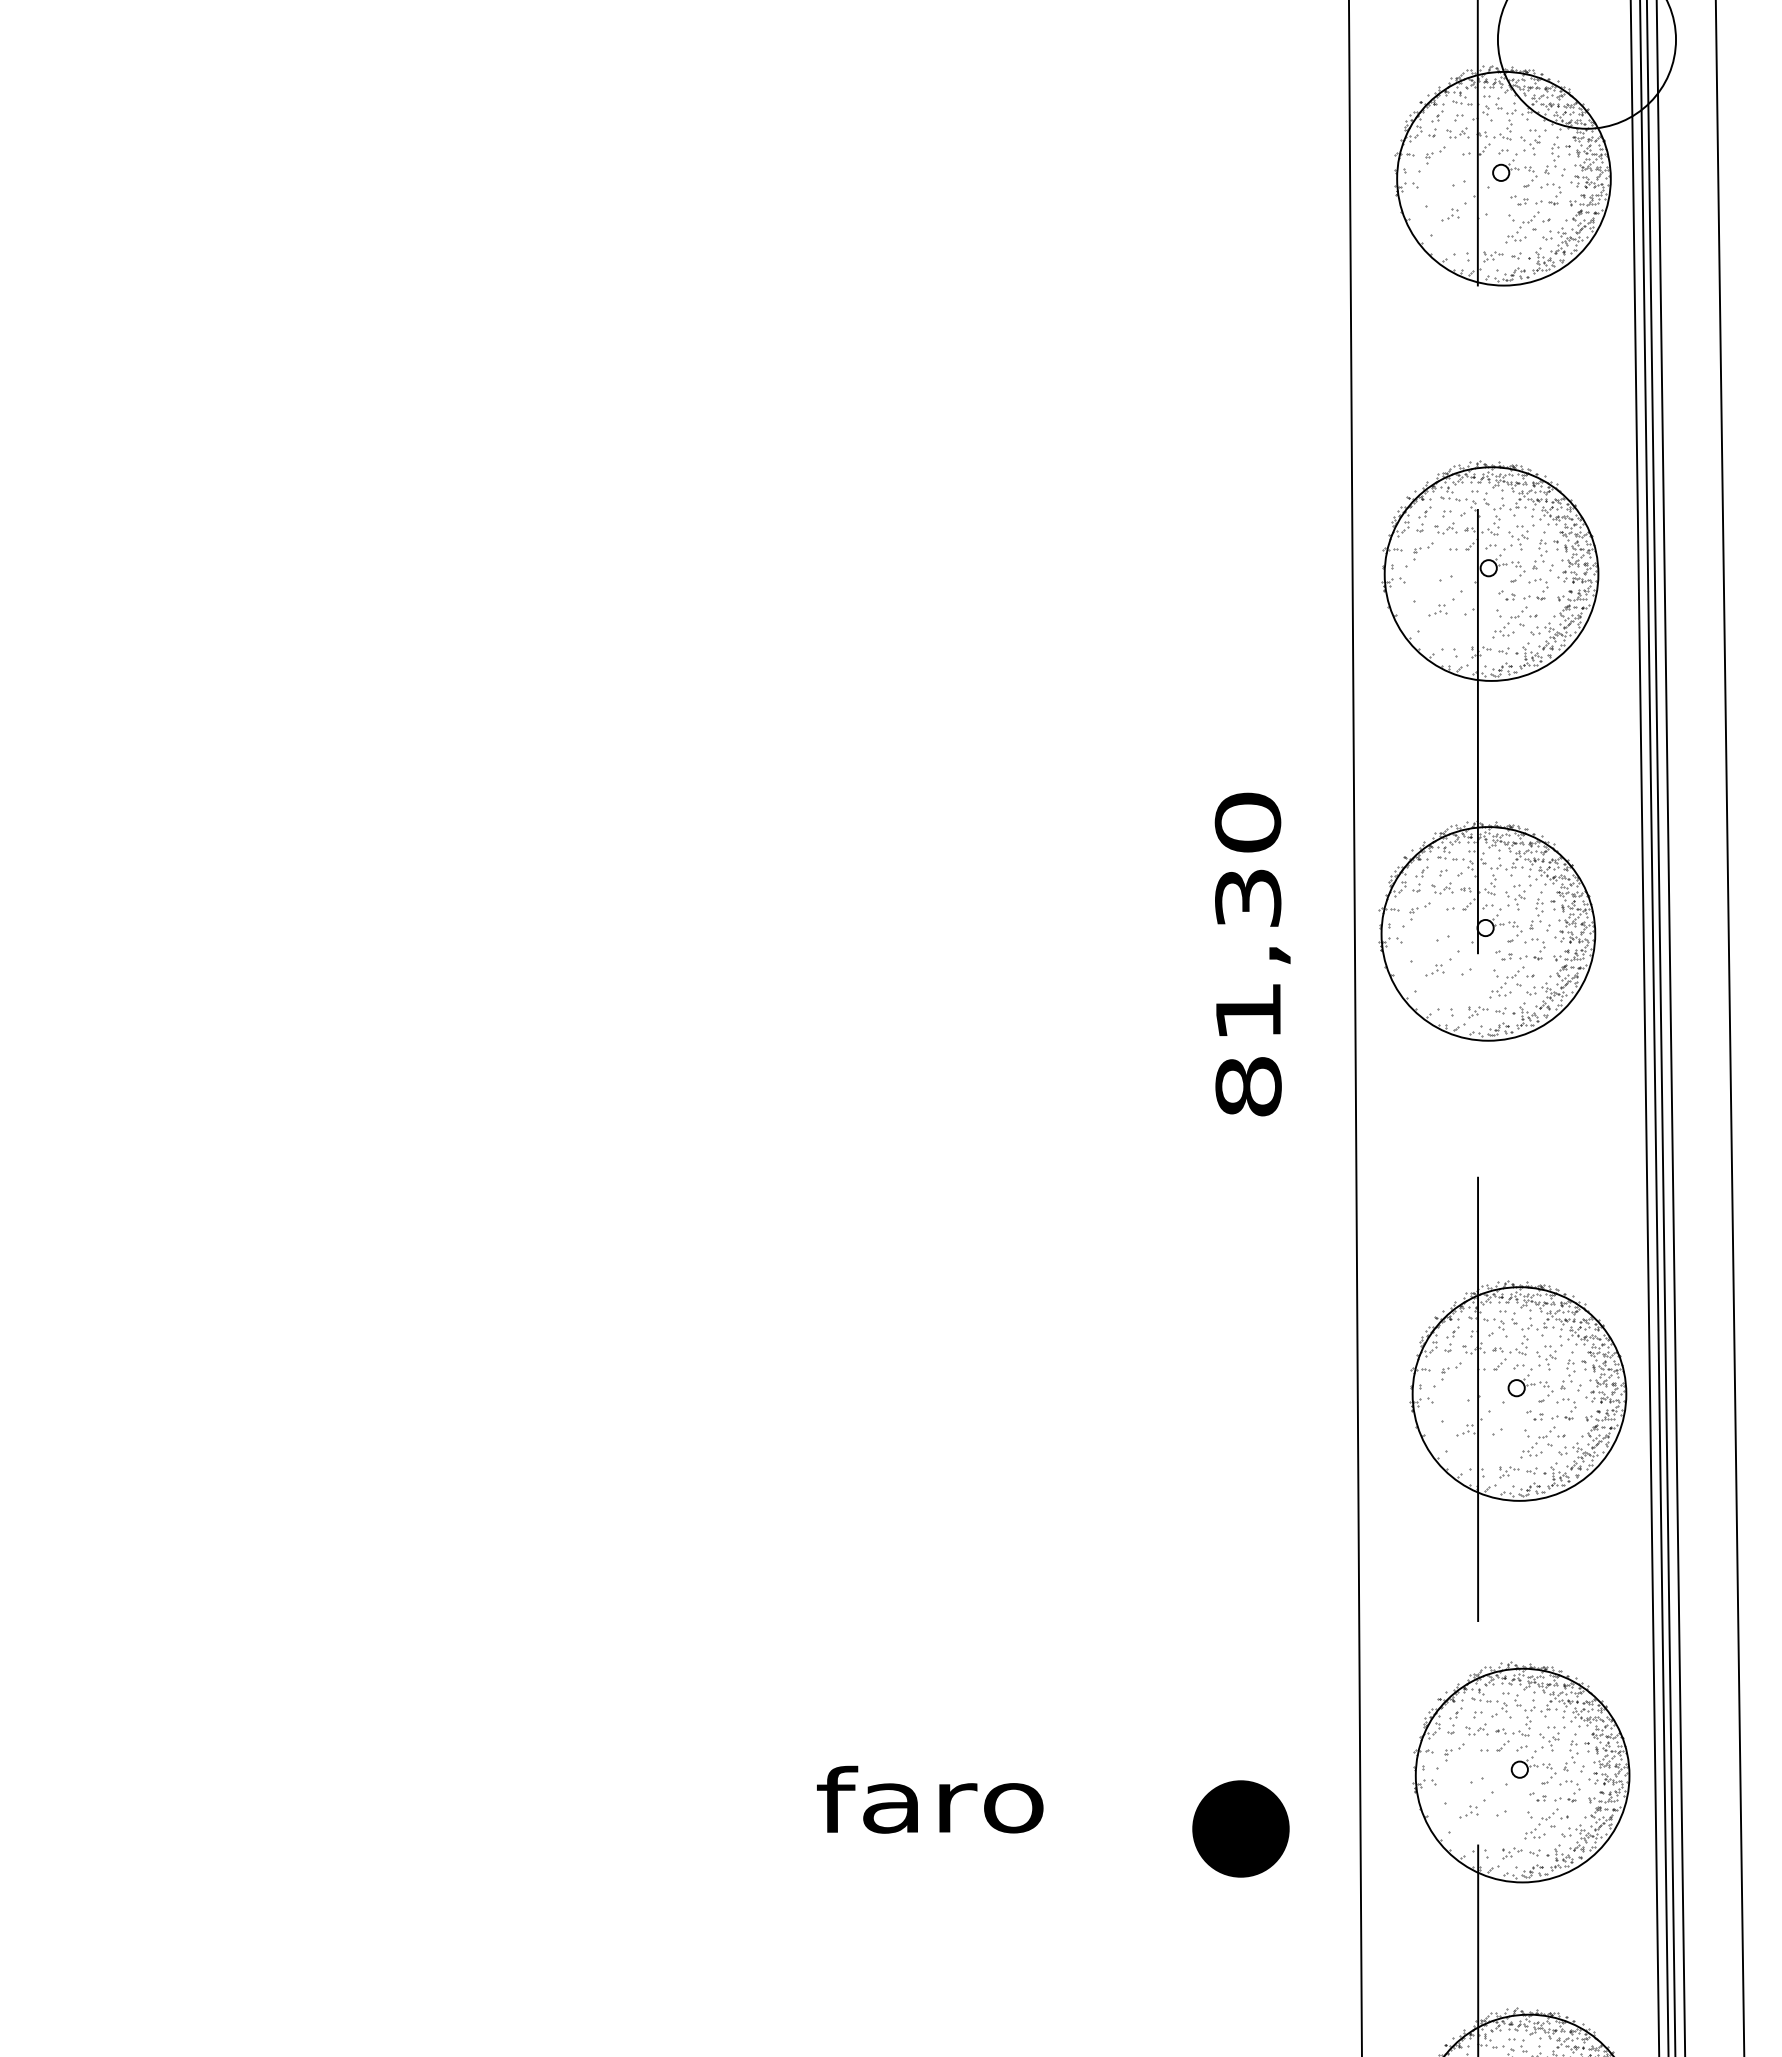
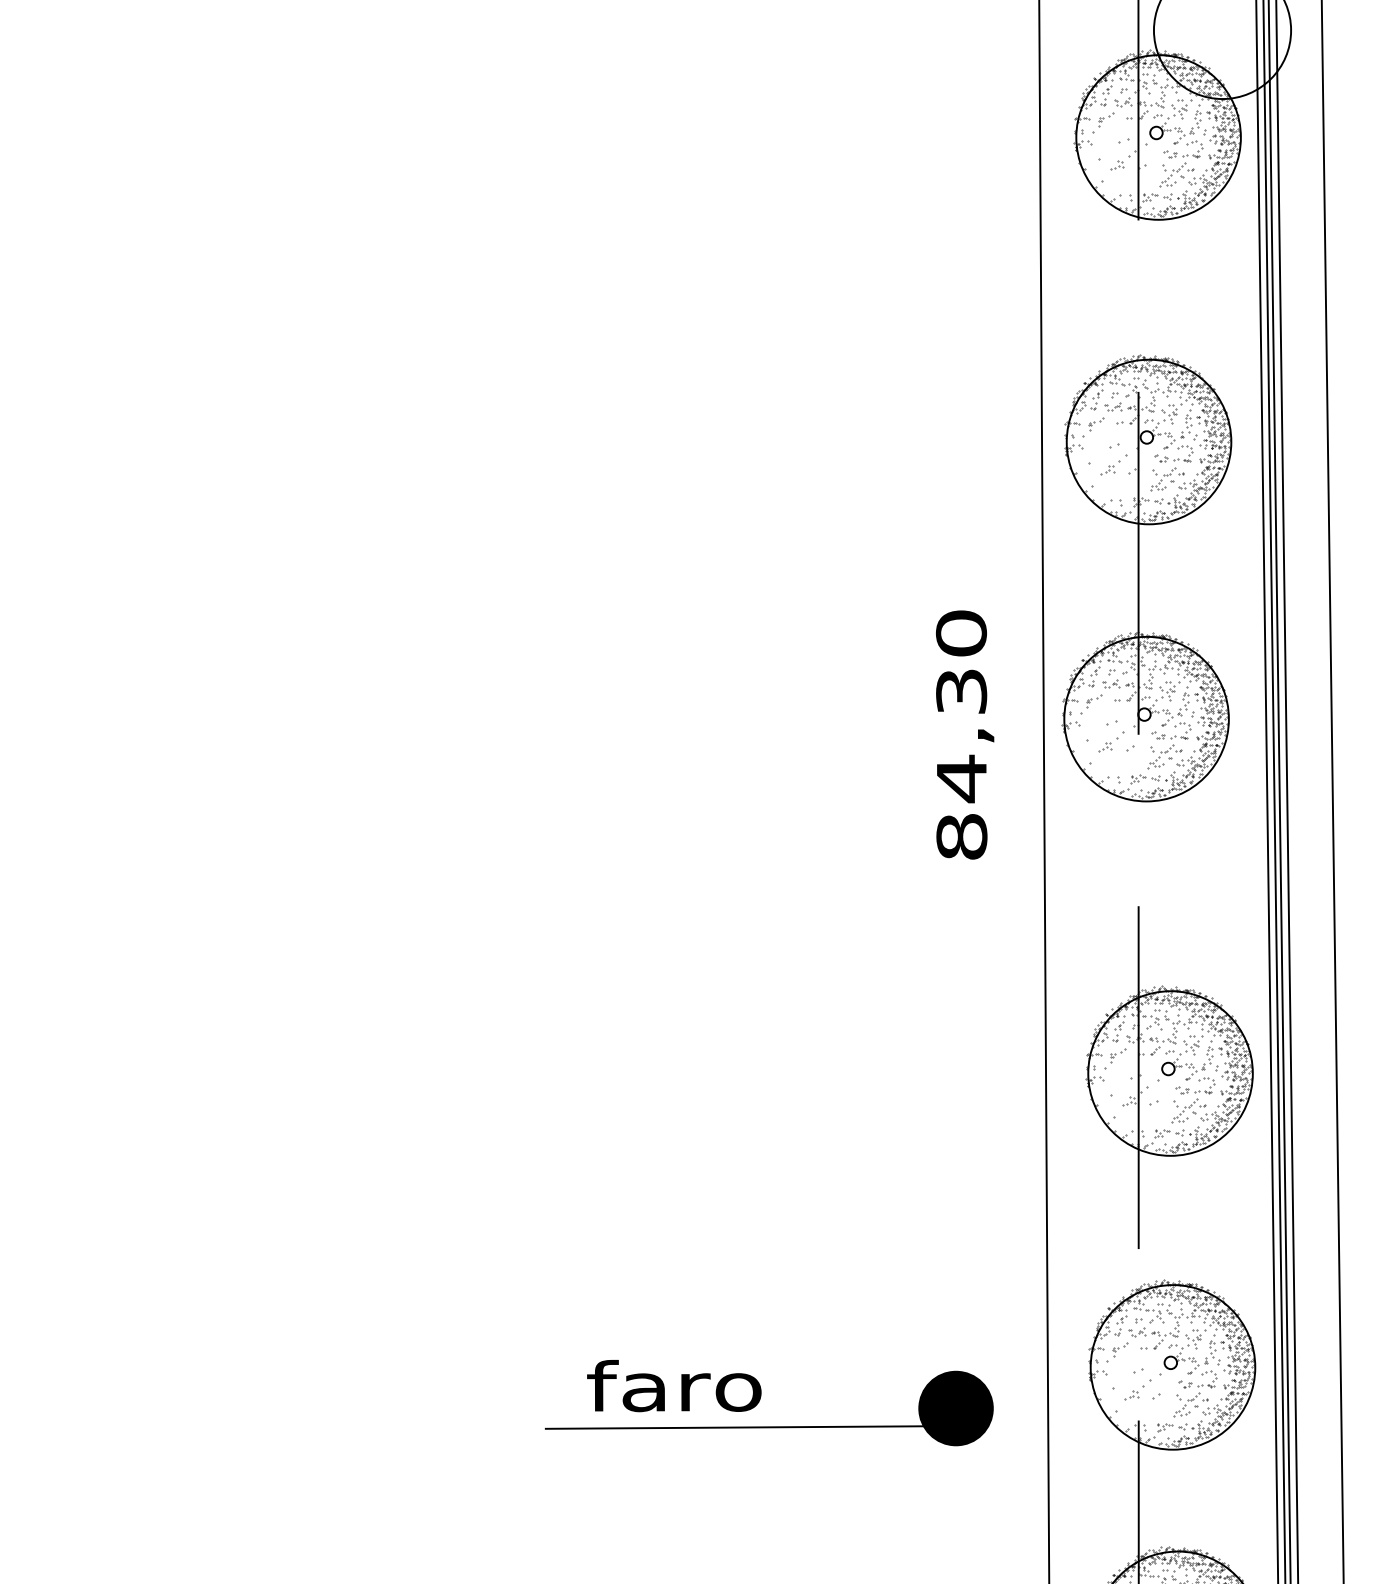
text: (1248, 1011) -> (961, 778), 81,30 -> 84,30
text: (930, 1799) -> (674, 1385), moved
line: (962, 1853) -> (741, 1427), added

